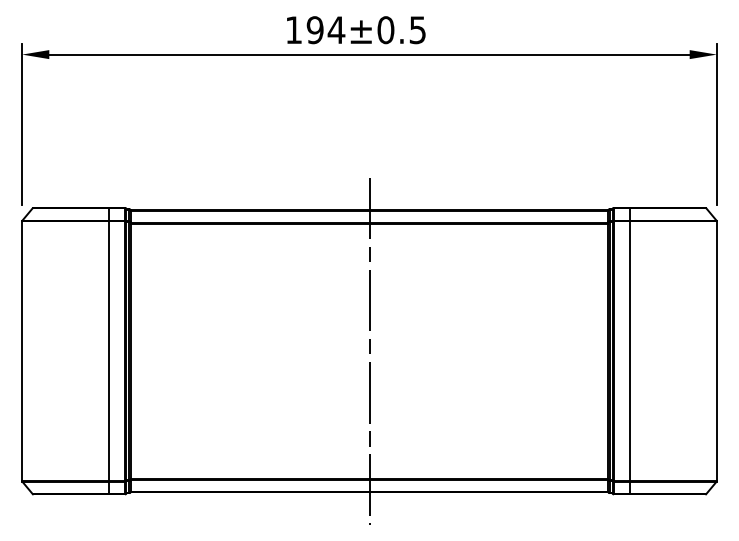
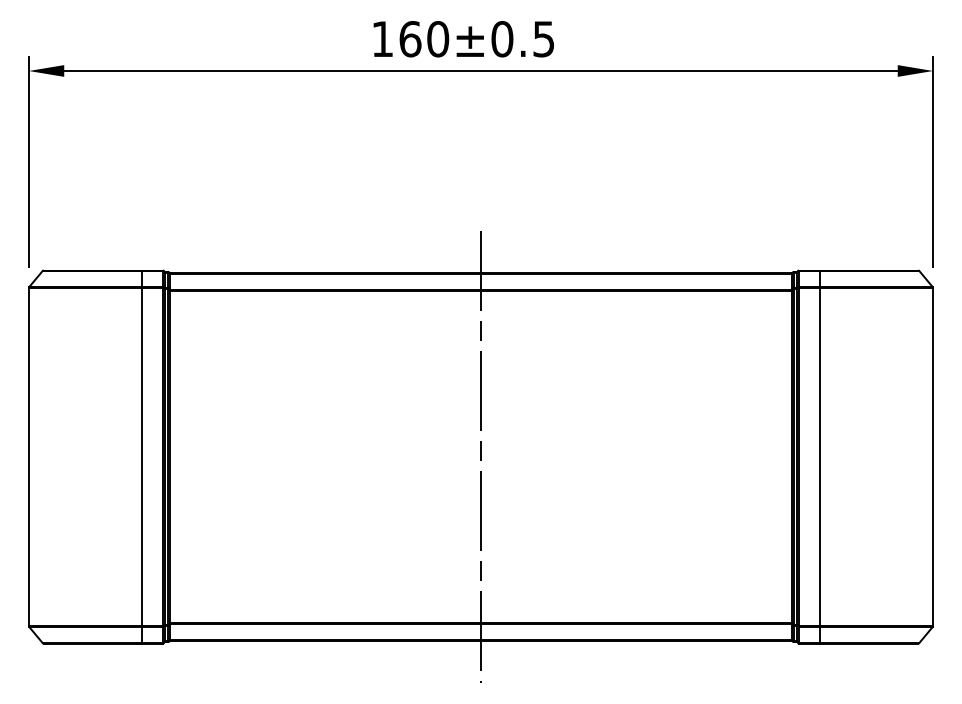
text: (325, 30) -> (423, 39), 194±0.5 -> 160±0.5

